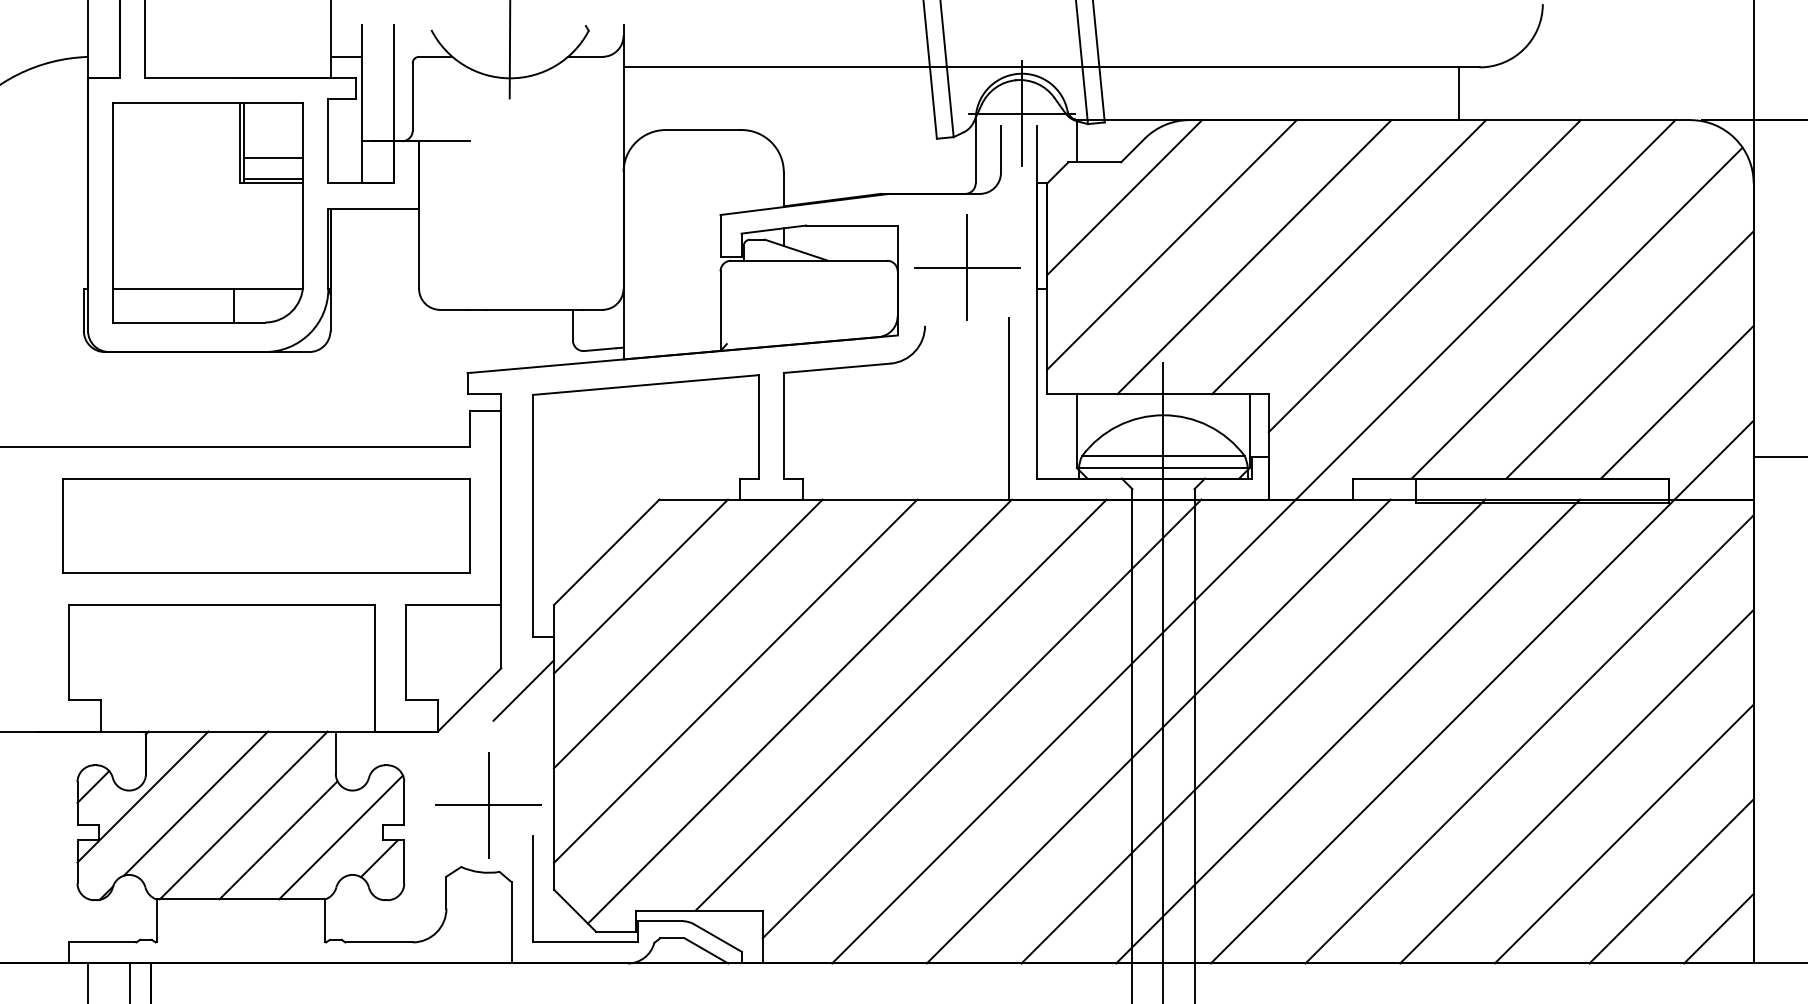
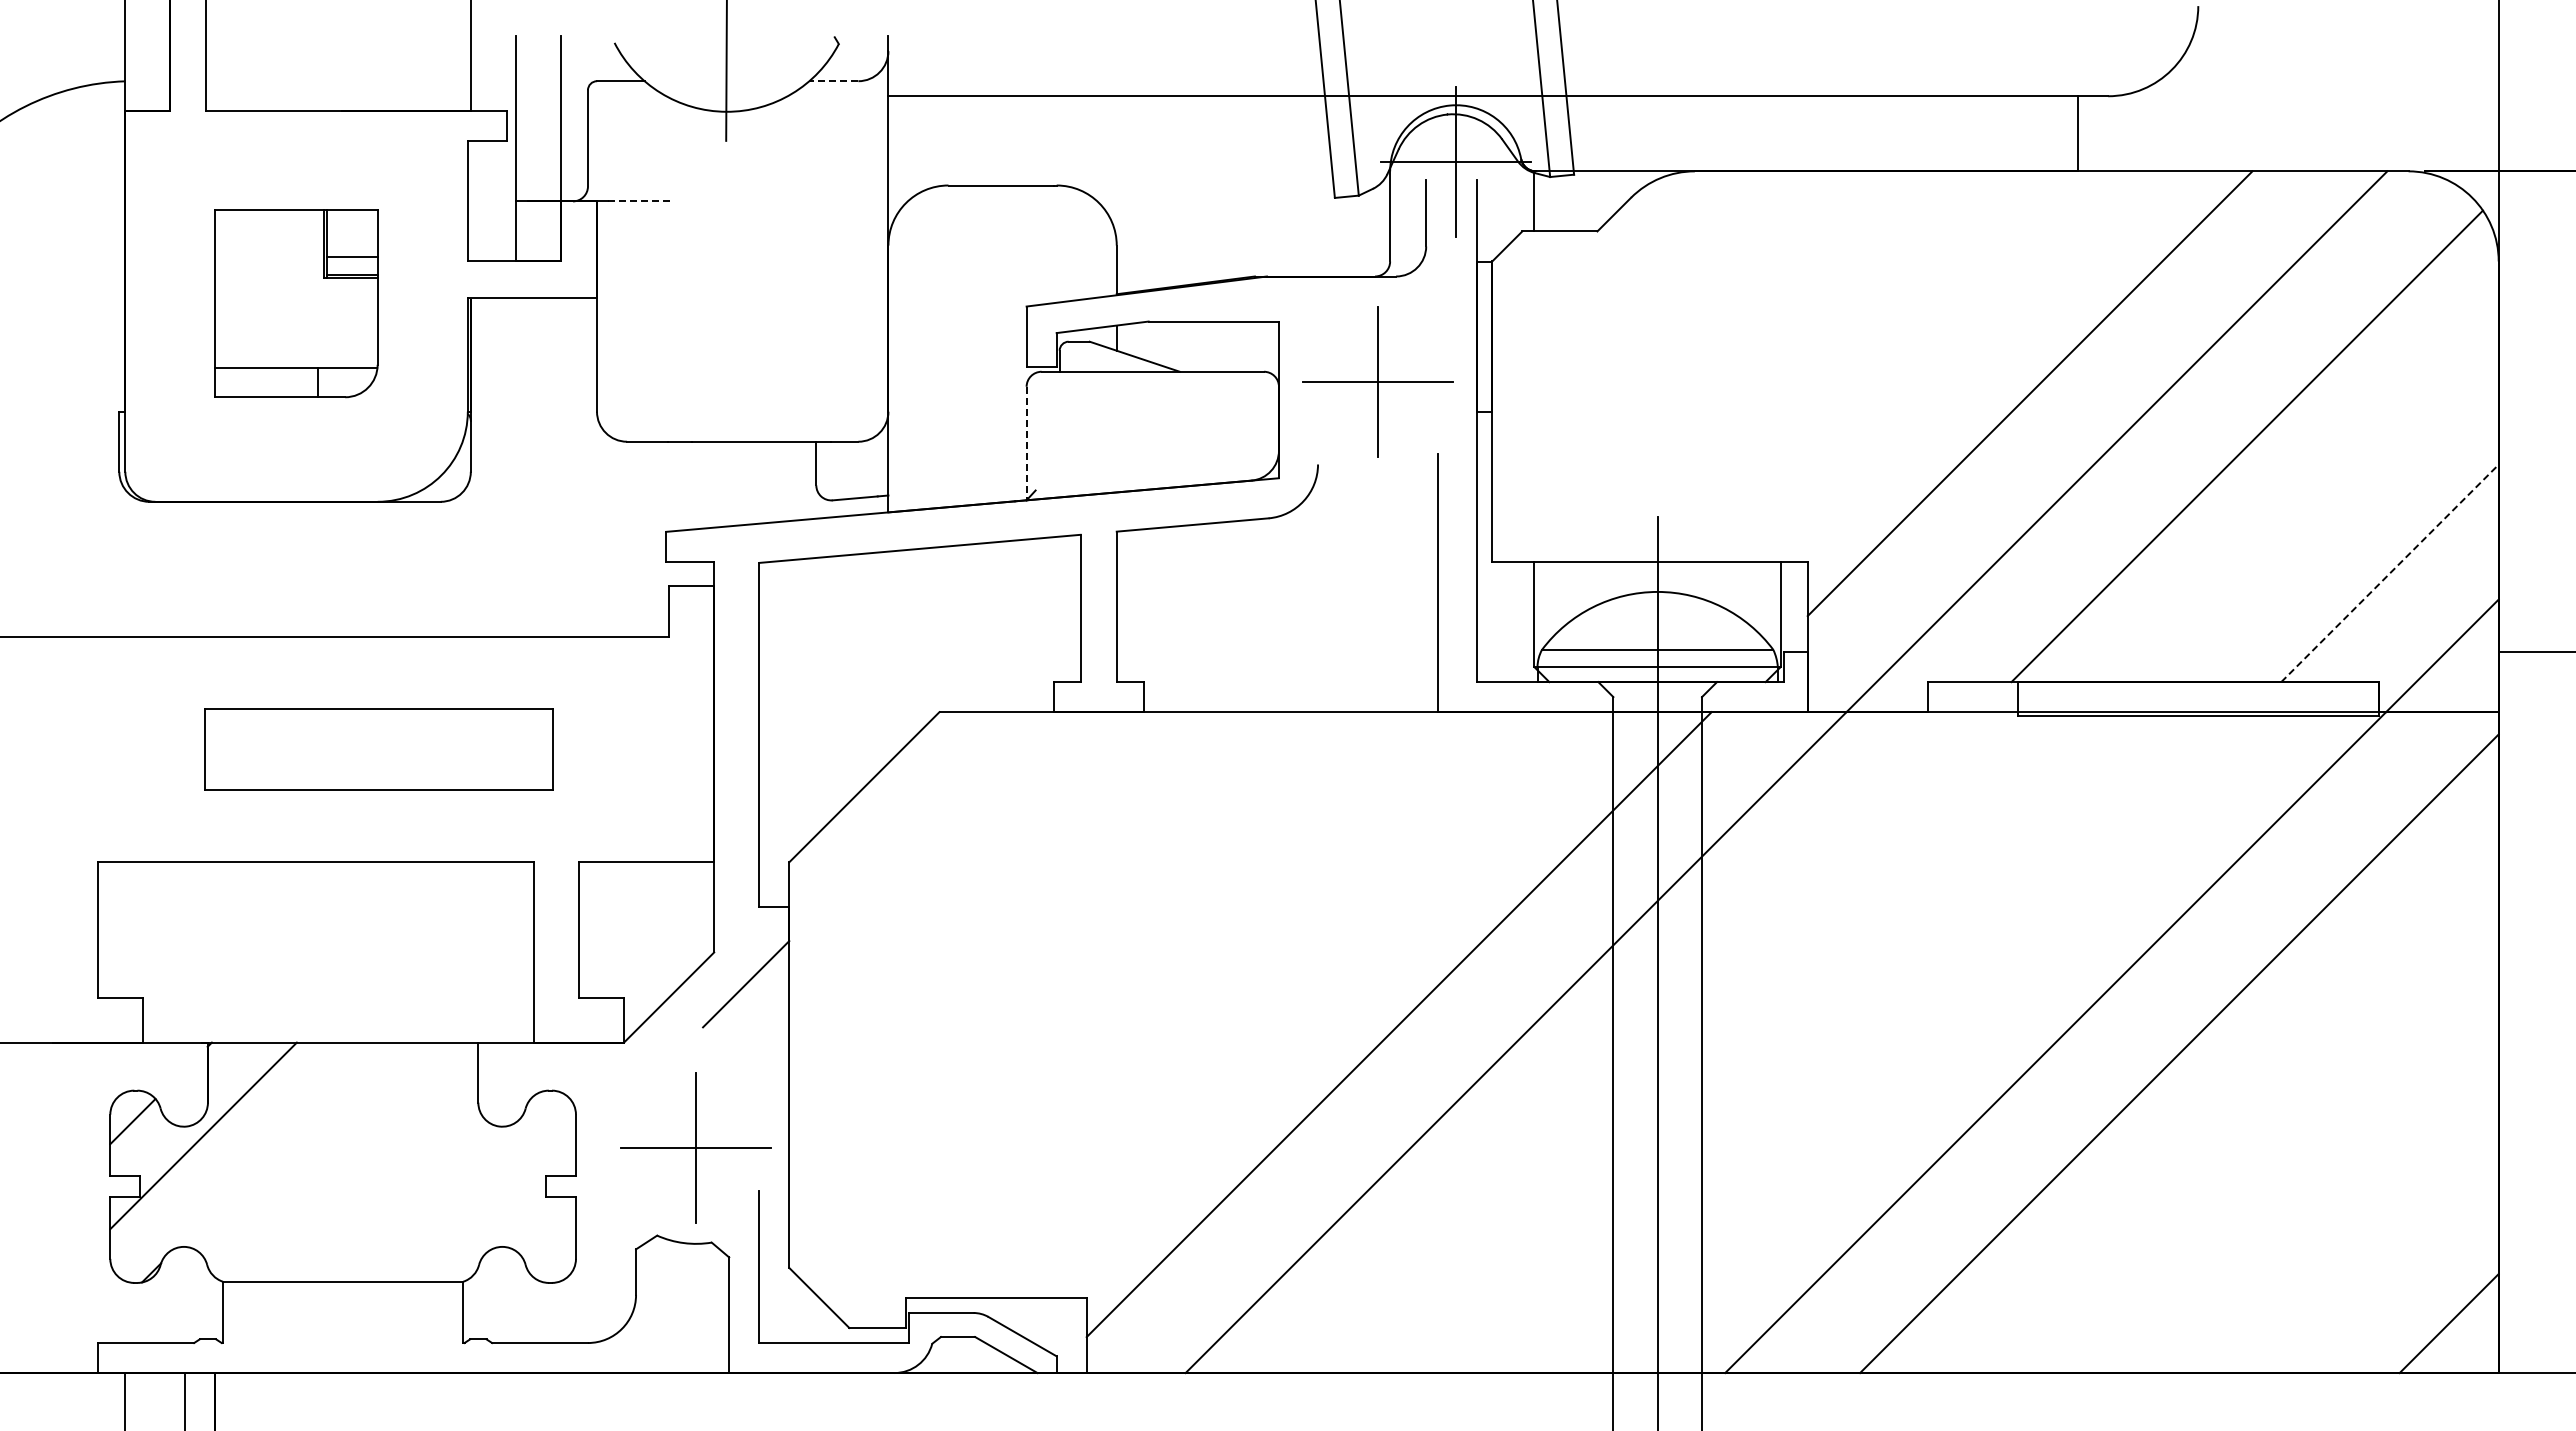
line: (345, 57) -> (492, 81), removed
line: (585, 57) -> (833, 81), solid -> dashed
line: (448, 141) -> (639, 201), solid -> dashed
line: (1124, 197) -> (1602, 281), removed
part: (208, 212) -> (296, 303), size x0.6
line: (1171, 244) -> (1669, 348), removed
line: (1254, 257) -> (1787, 366), removed
line: (1348, 257) -> (1921, 366), removed
line: (720, 311) -> (1026, 443), solid -> dashed
line: (1630, 354) -> (2322, 505), removed
line: (1677, 402) -> (2390, 573), solid -> dashed
part: (265, 525) -> (378, 749), size x0.6
line: (641, 586) -> (913, 836), removed
line: (688, 633) -> (980, 903), removed
line: (735, 680) -> (1047, 970), removed
line: (900, 704) -> (1283, 1004), removed
line: (799, 711) -> (1139, 1014), removed
line: (1158, 731) -> (1650, 1042), removed
line: (1253, 731) -> (1785, 1042), removed
line: (1347, 731) -> (1920, 1042), removed
line: (1576, 786) -> (2246, 1121), removed
line: (195, 803) -> (278, 1145), removed
line: (243, 815) -> (346, 1161), removed
line: (1623, 833) -> (2313, 1188), removed
line: (340, 837) -> (485, 1193), removed
line: (278, 840) -> (396, 1197), removed
line: (379, 858) -> (540, 1223), removed
line: (1671, 881) -> (2381, 1256), removed

